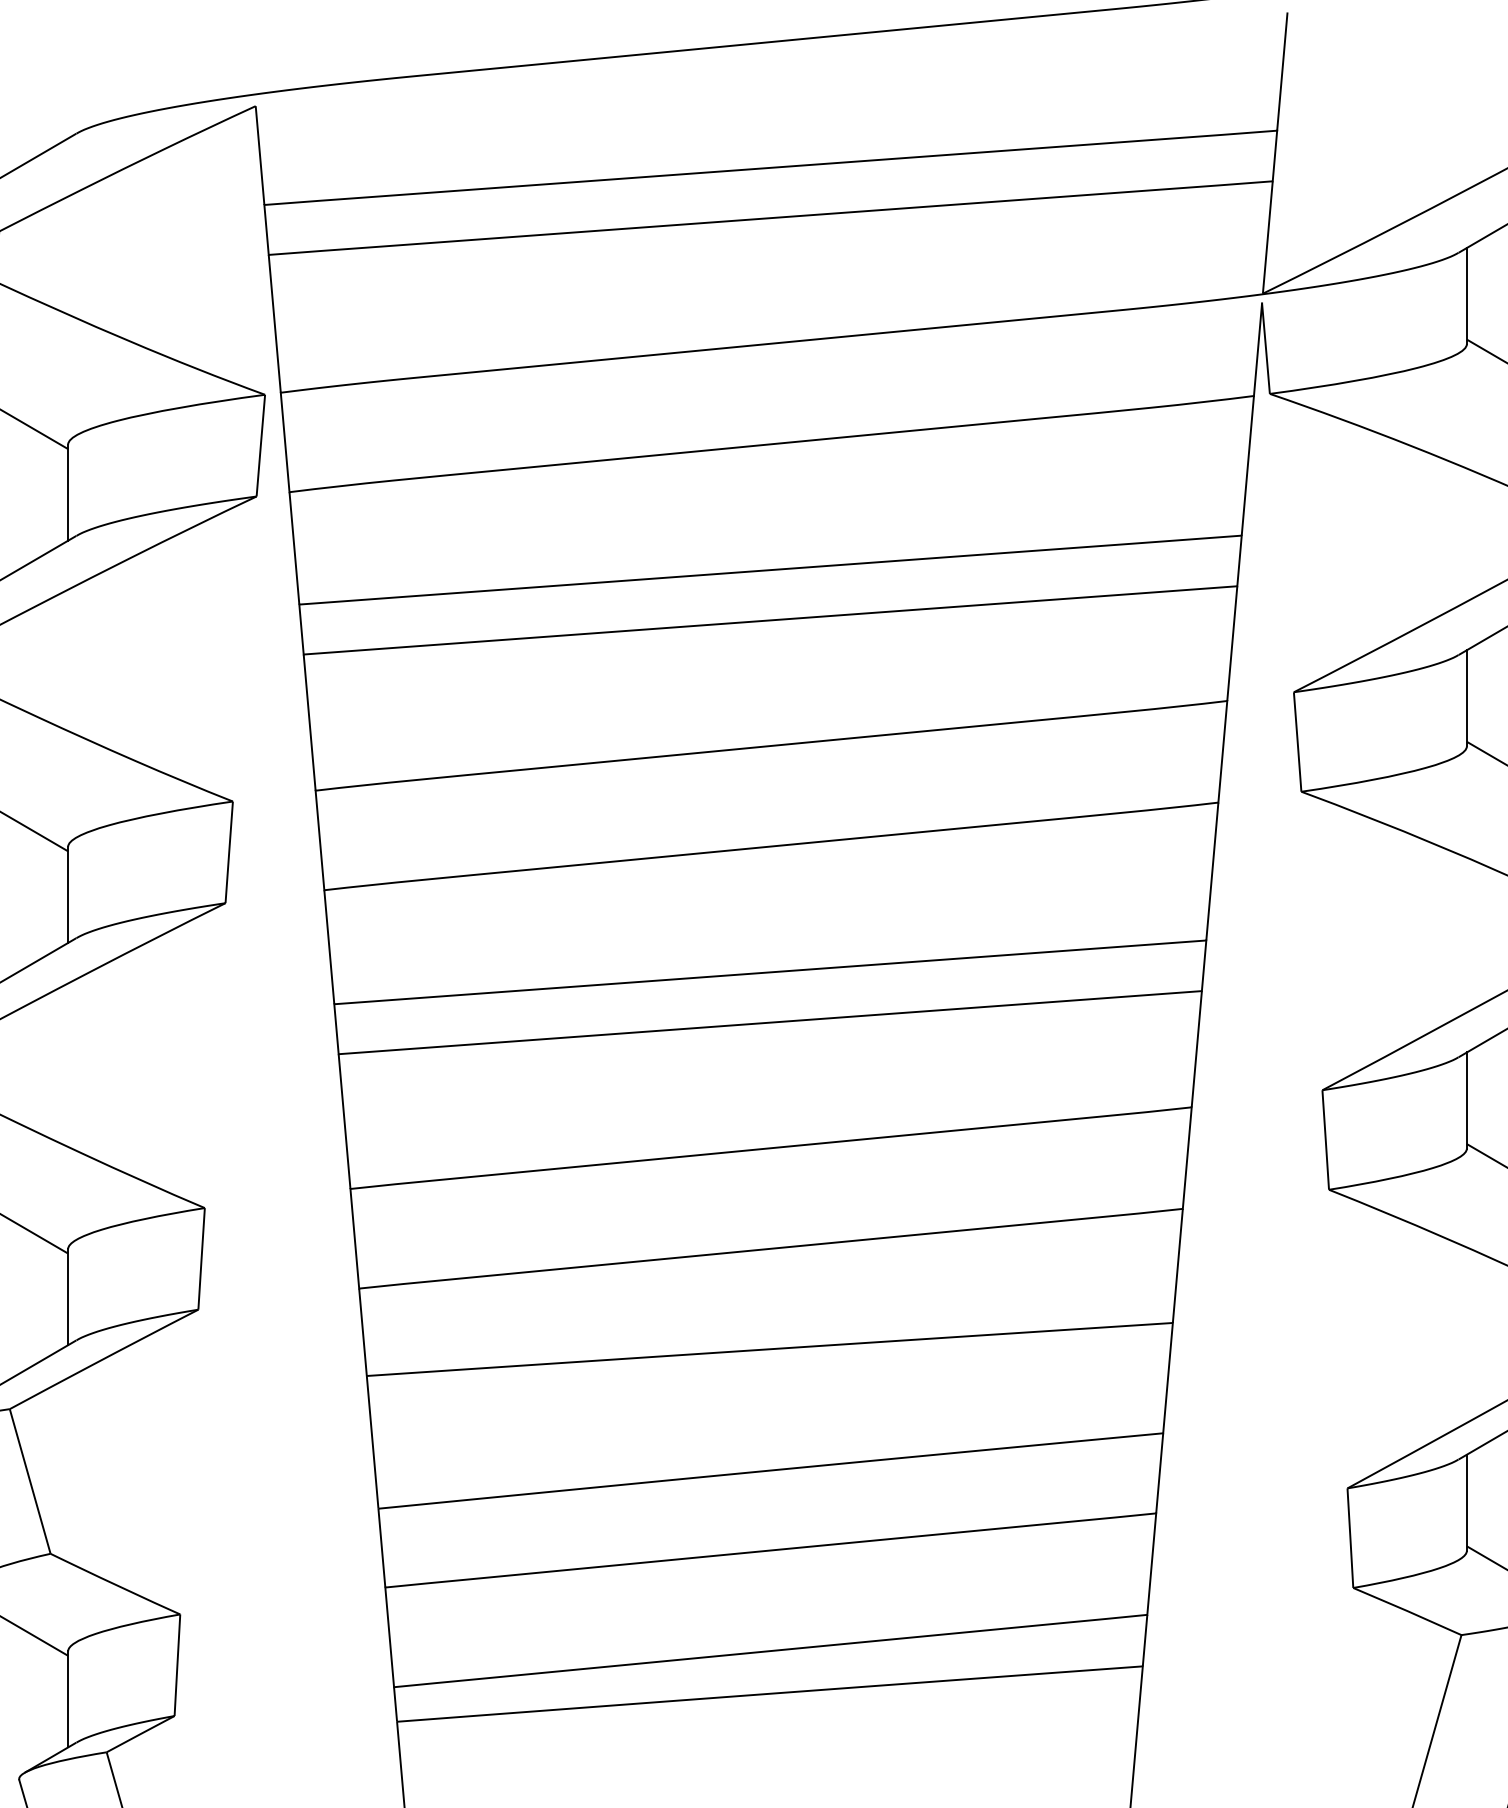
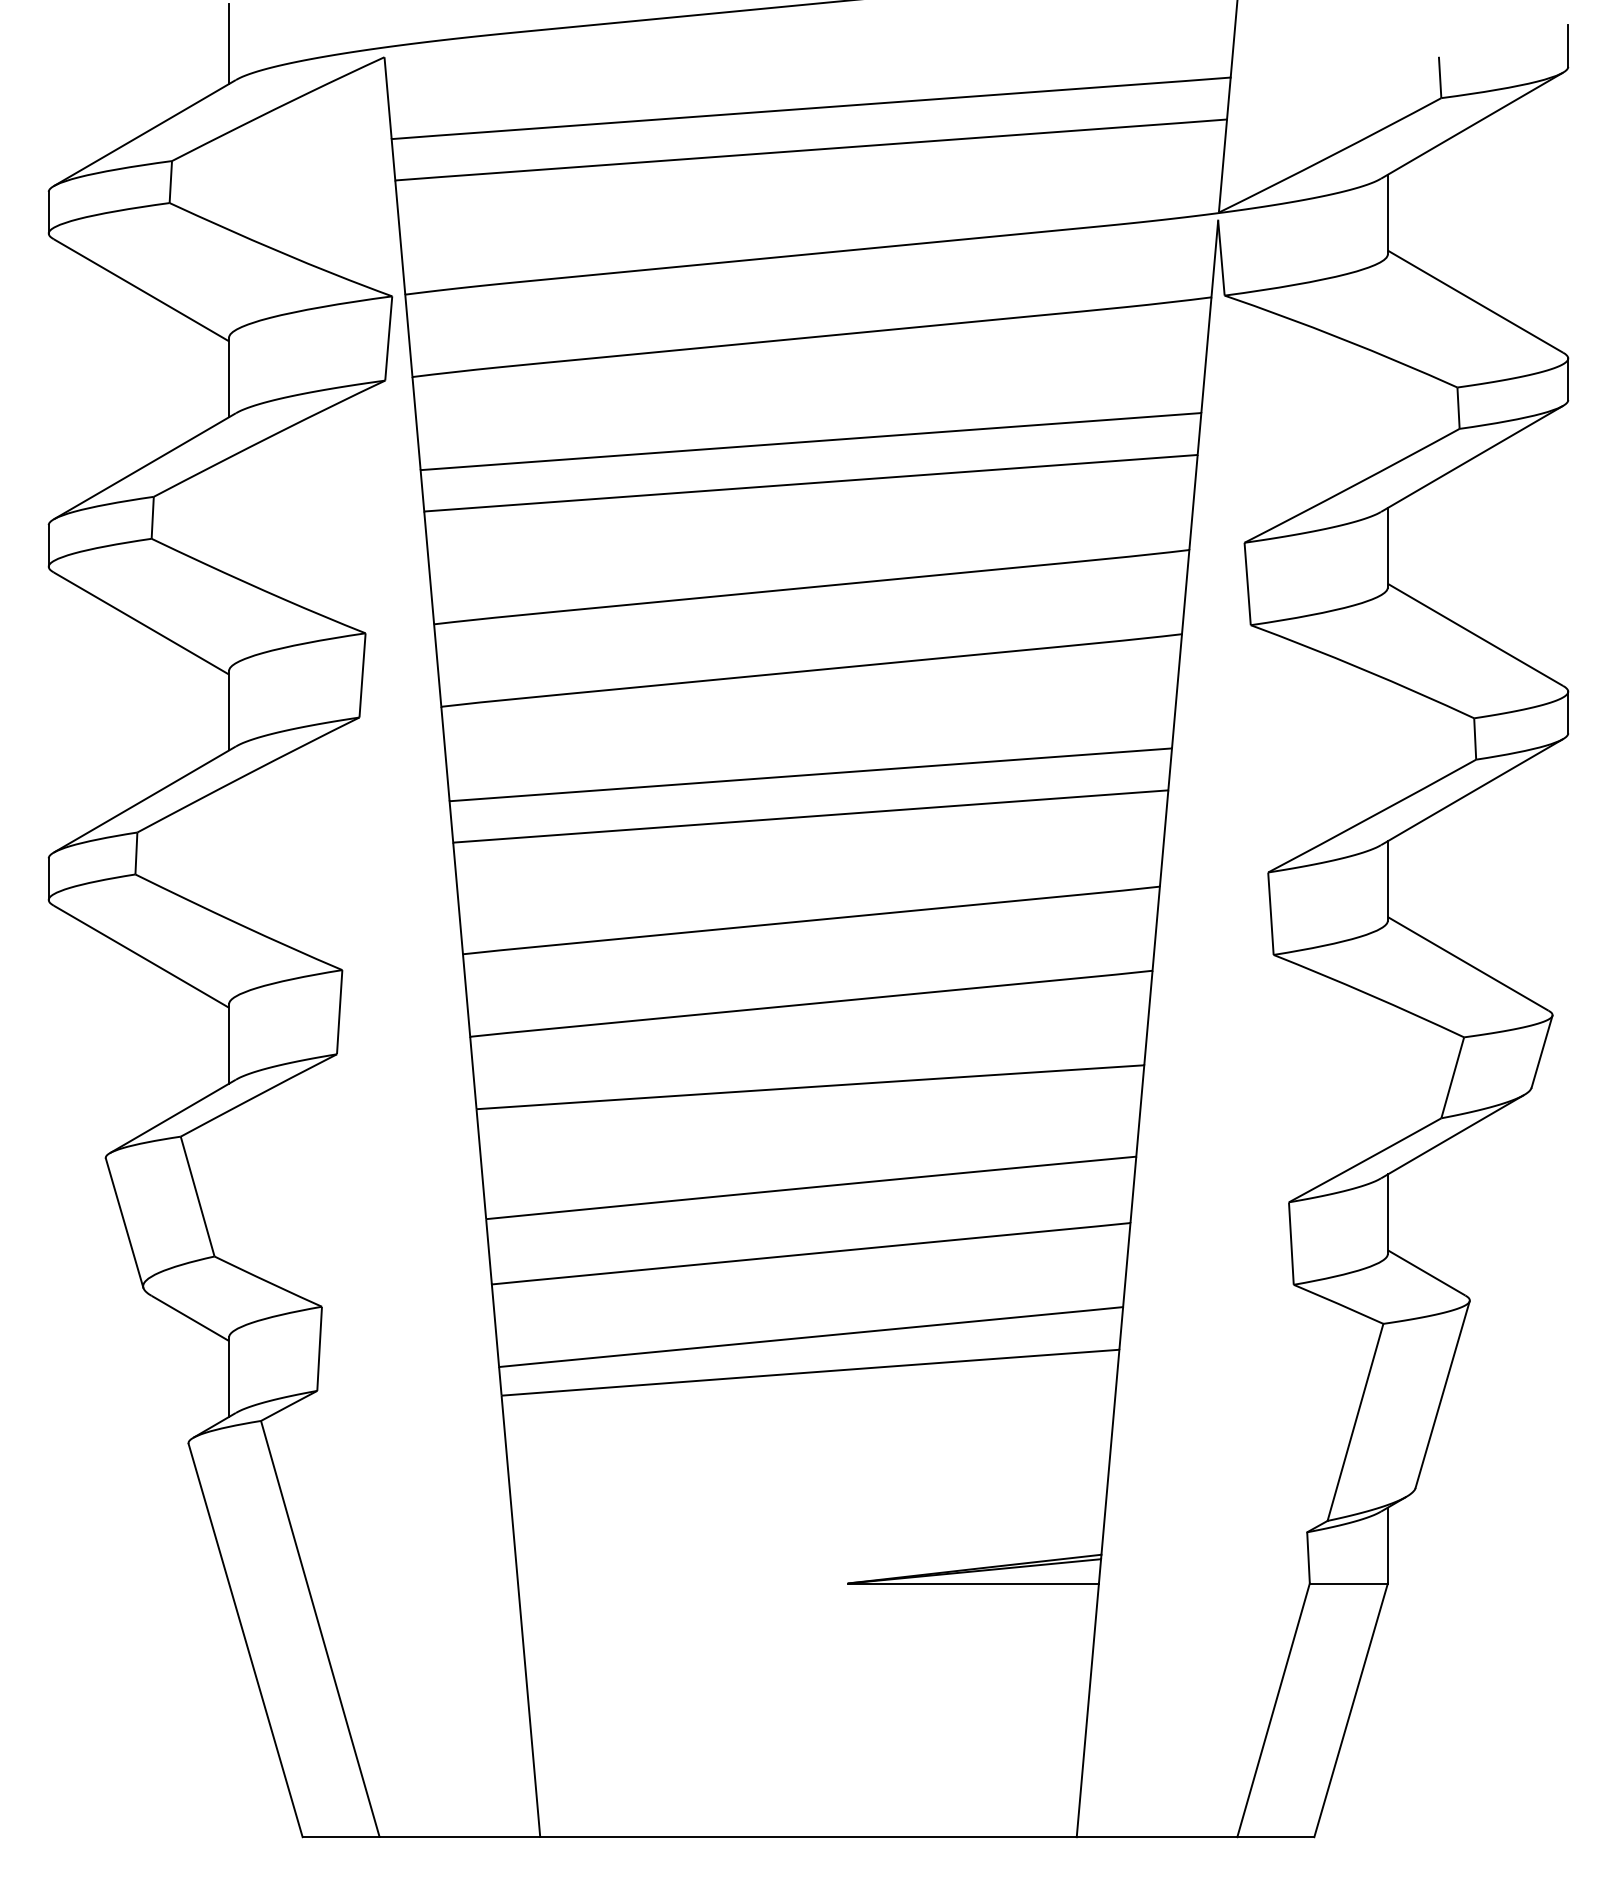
line: (68, 90) -> (229, 44), added

